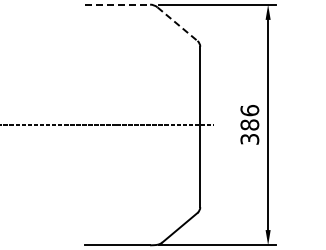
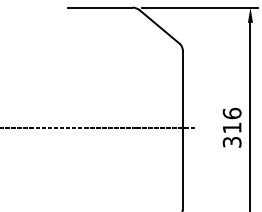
line: (118, 4) -> (100, 7), dashed -> solid
line: (177, 24) -> (159, 27), dashed -> solid
text: (249, 124) -> (231, 127), 386 -> 316

